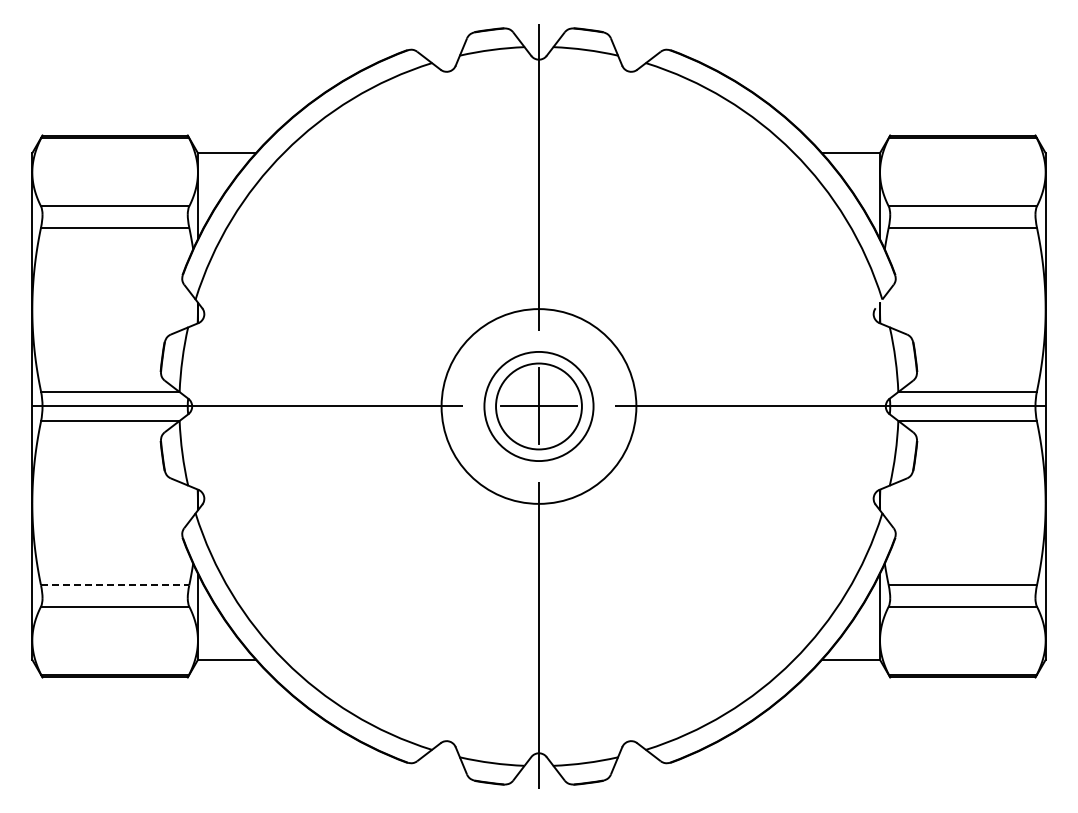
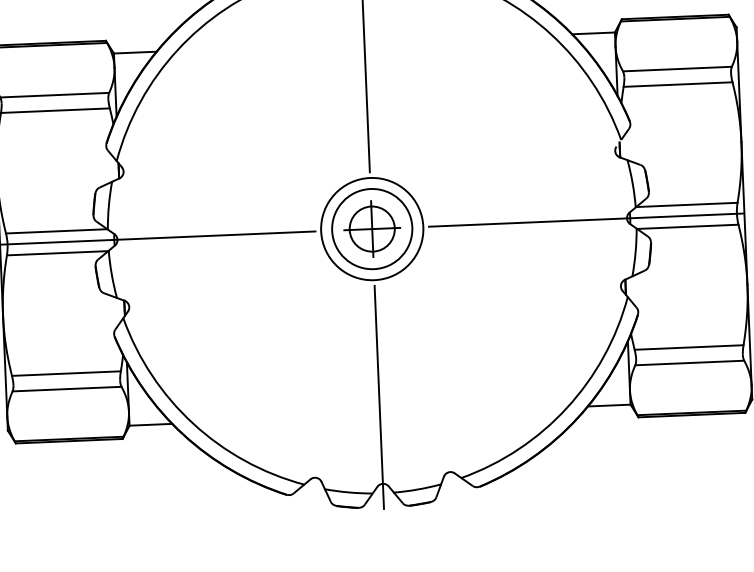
circle: (538, 406) -> (371, 229), size x0.71
circle: (538, 406) -> (371, 229), size x0.71
line: (115, 585) -> (66, 373), dashed -> solid

